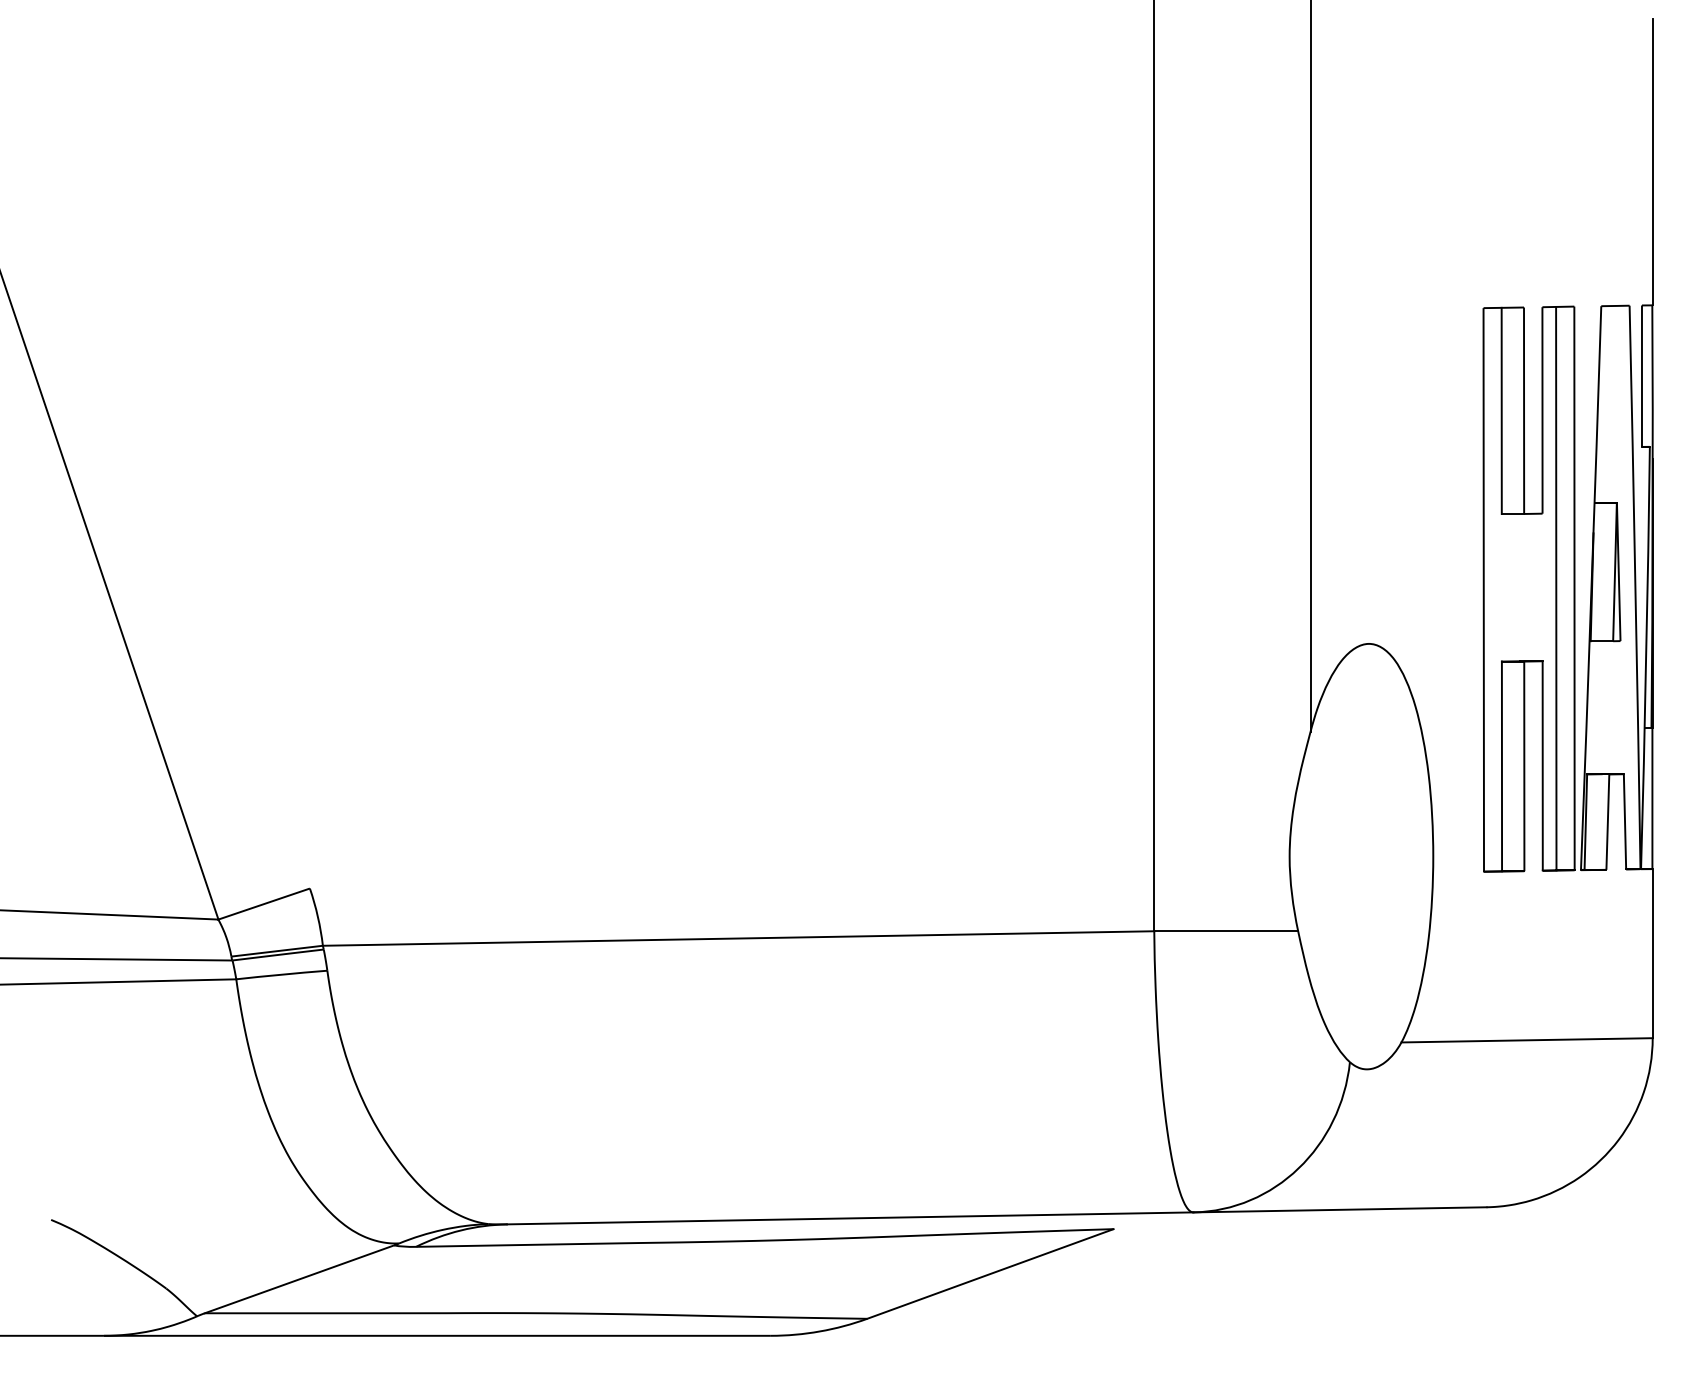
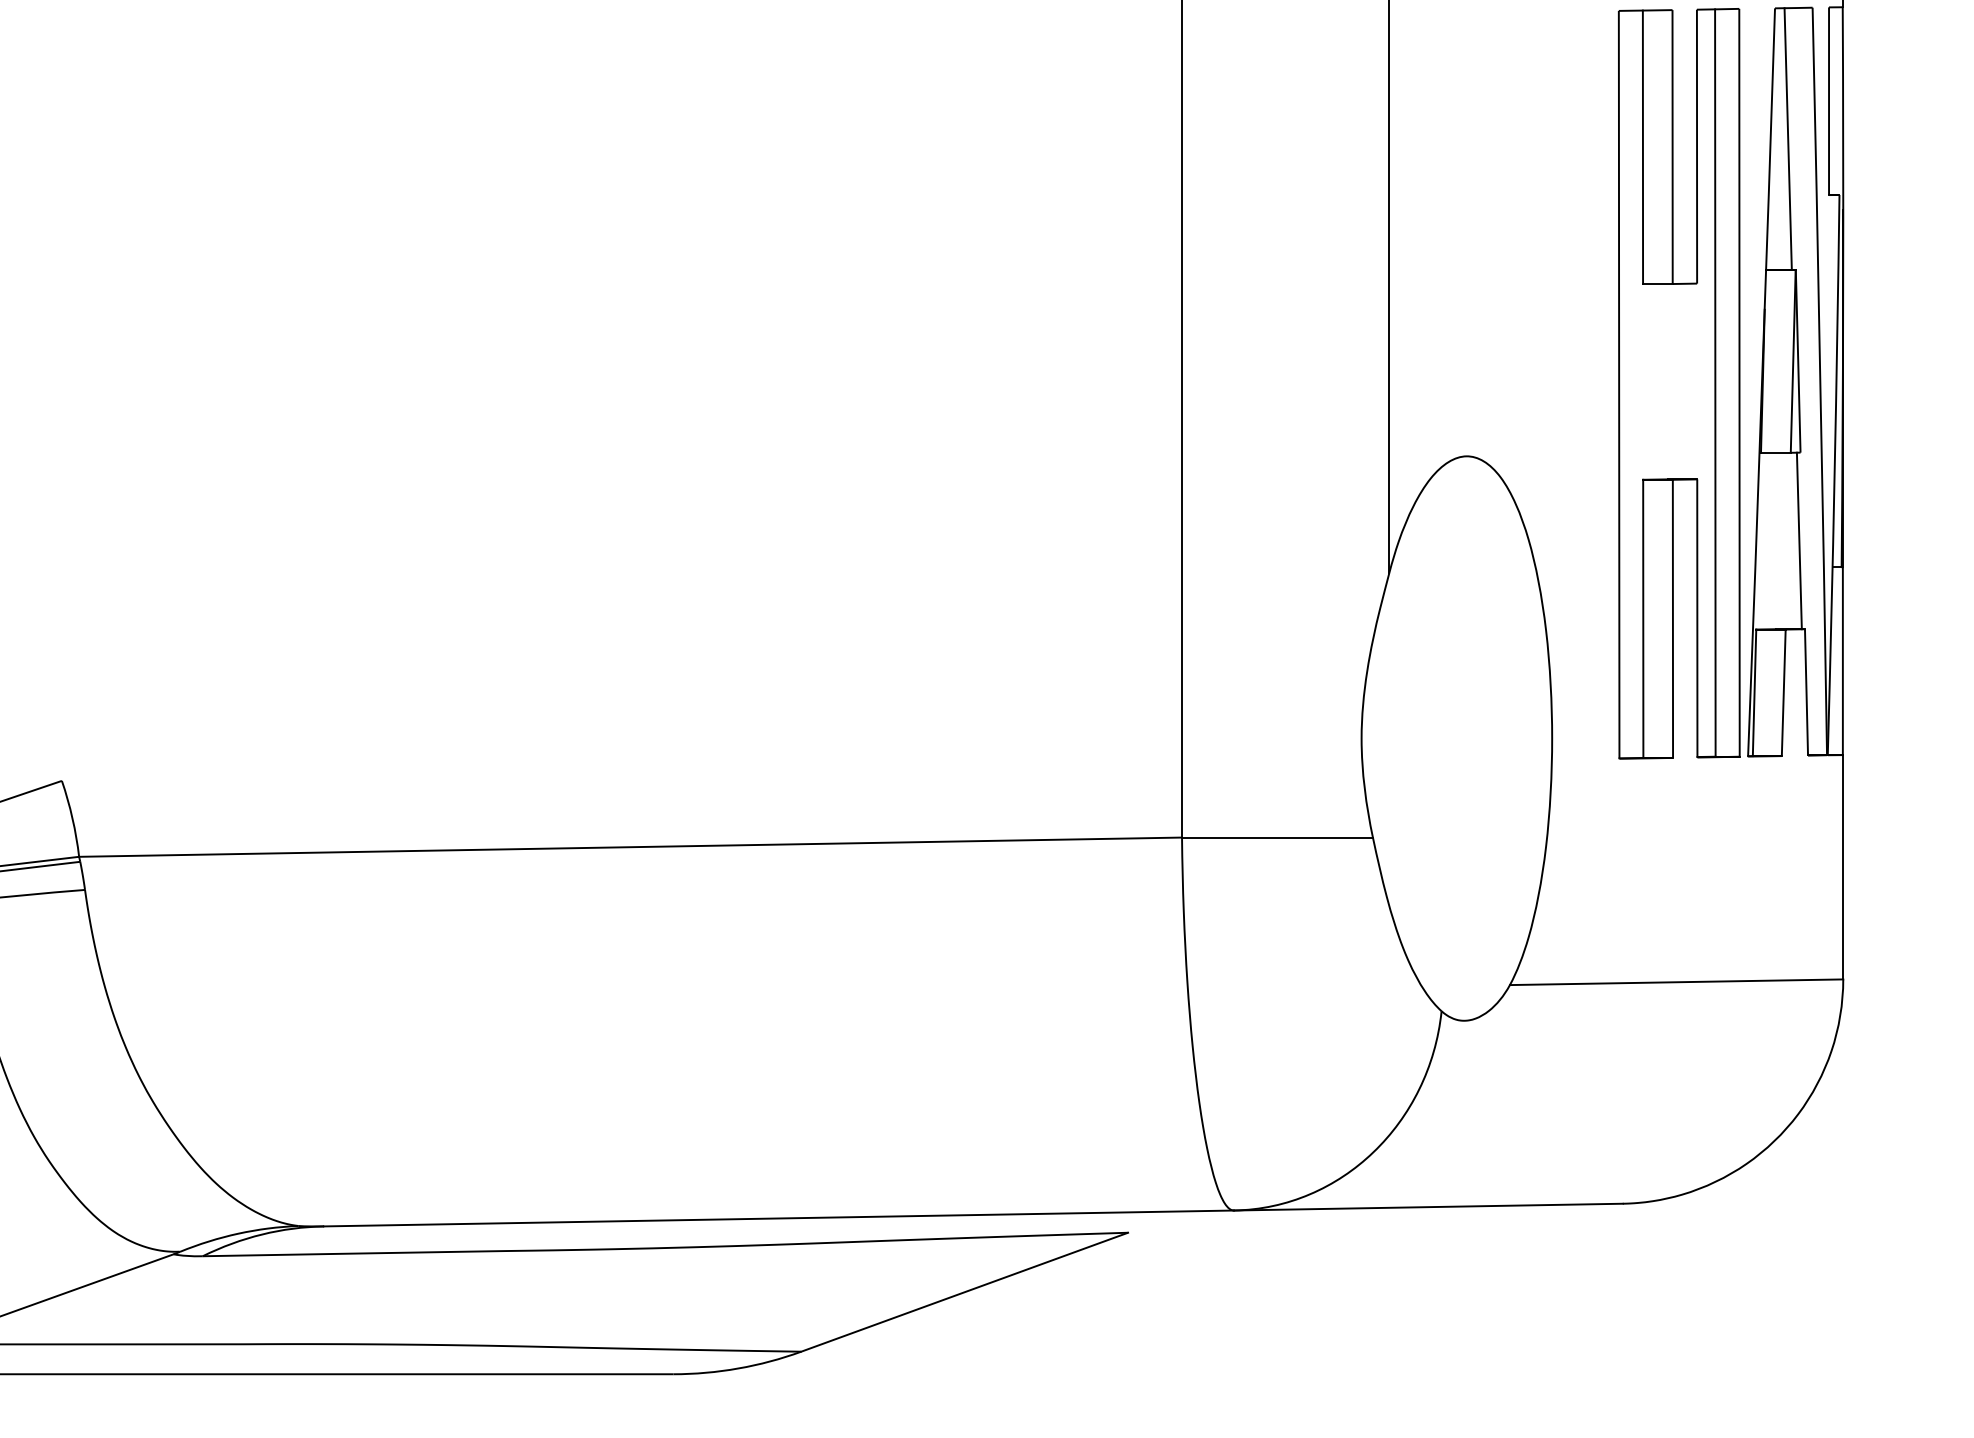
line: (1610, 404) -> (1787, 138), added
line: (1619, 707) -> (1799, 540), added

